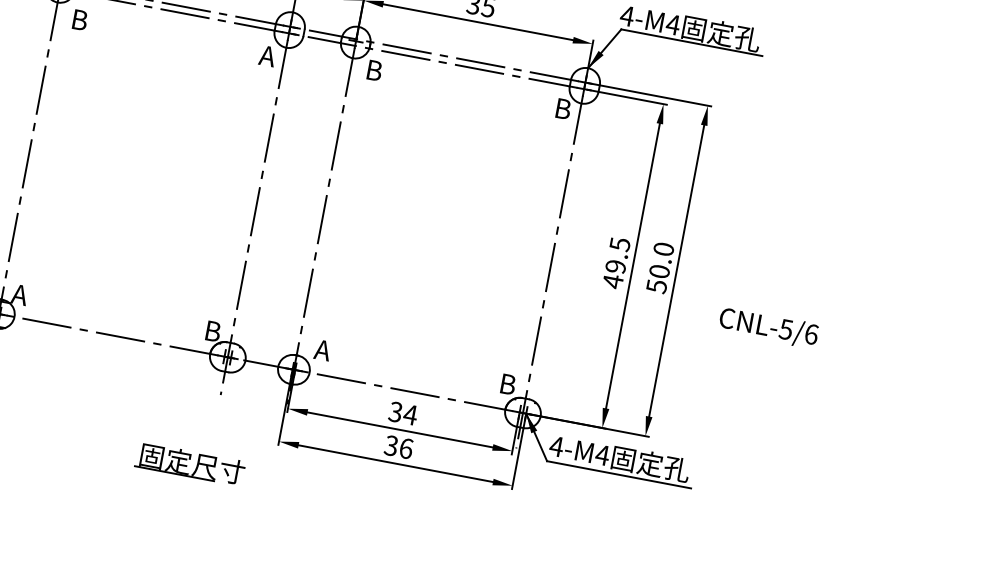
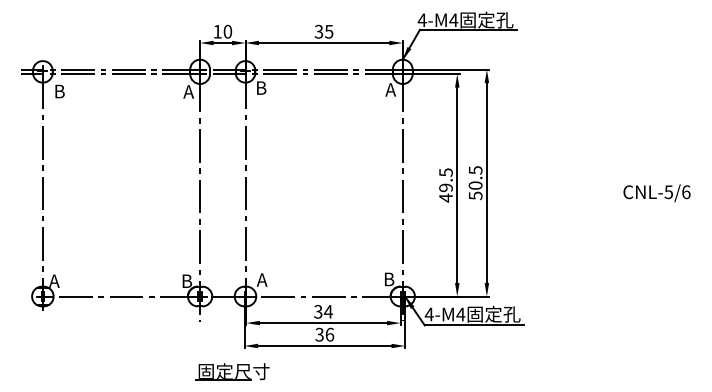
text: (562, 108) -> (390, 89), B -> A
text: (663, 249) -> (475, 170), 50.0 -> 50.5
text: (767, 328) -> (656, 193), moved
part: (190, 463) -> (232, 371), moved

